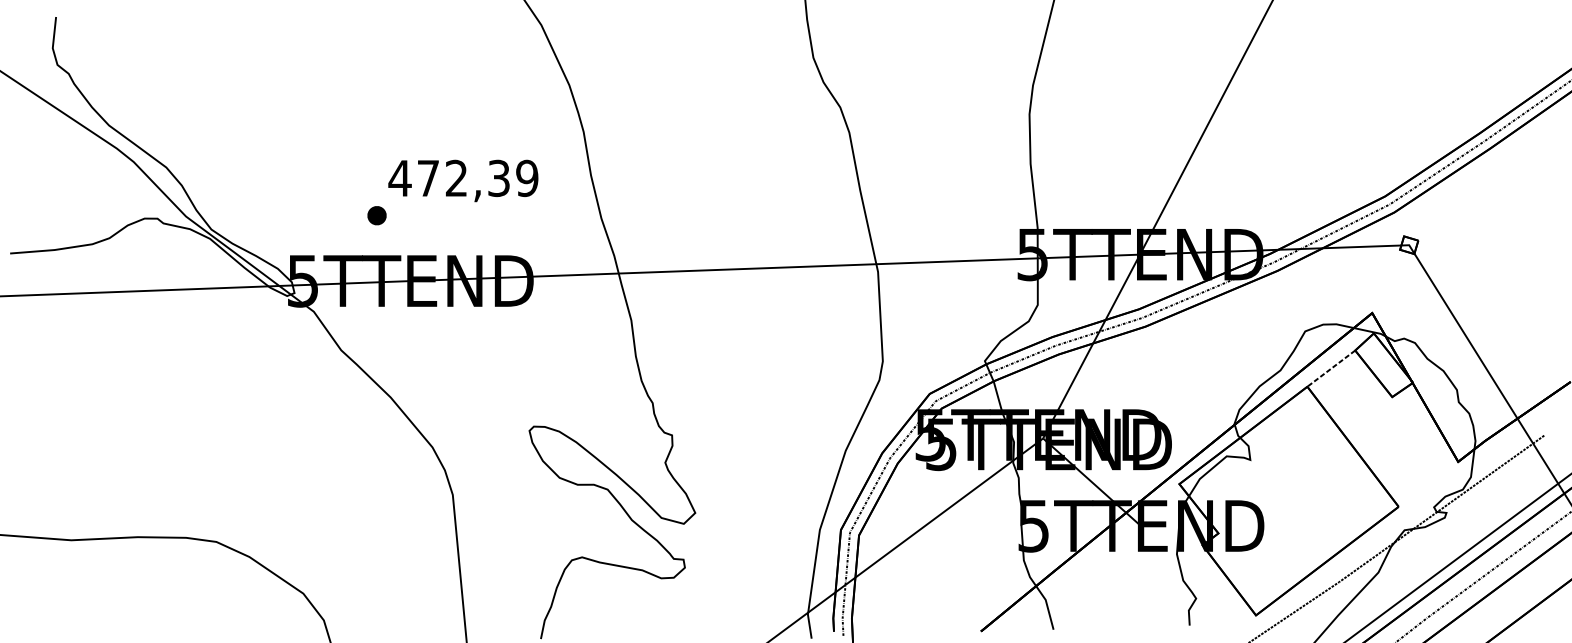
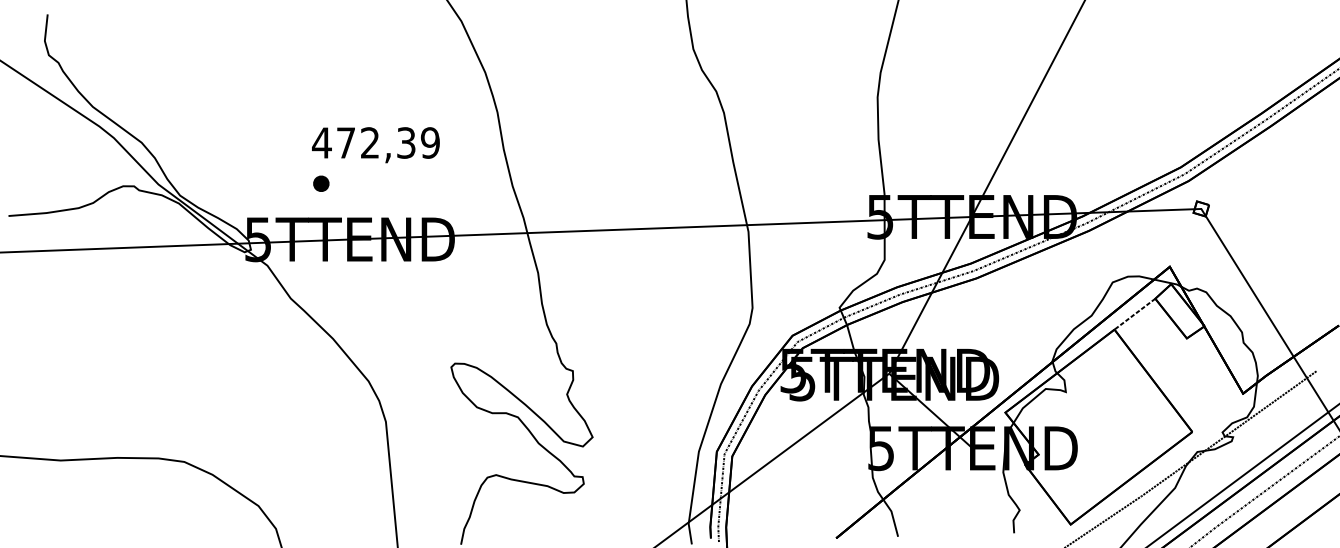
text: (462, 181) -> (375, 145), moved

